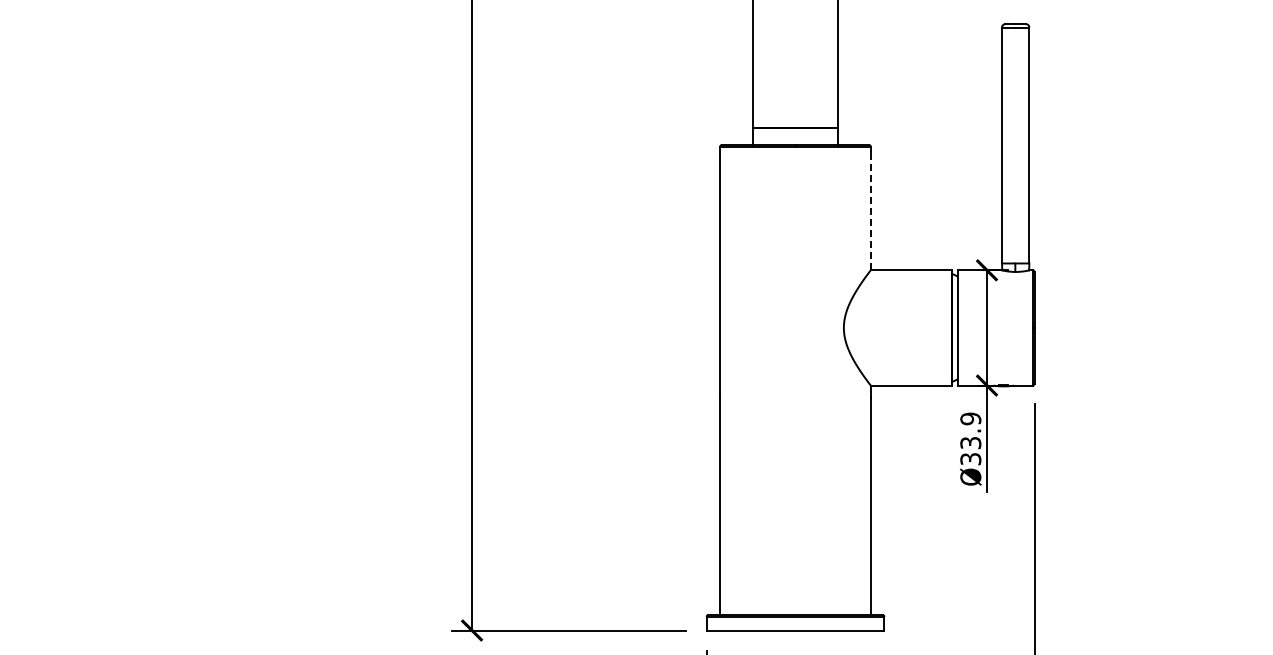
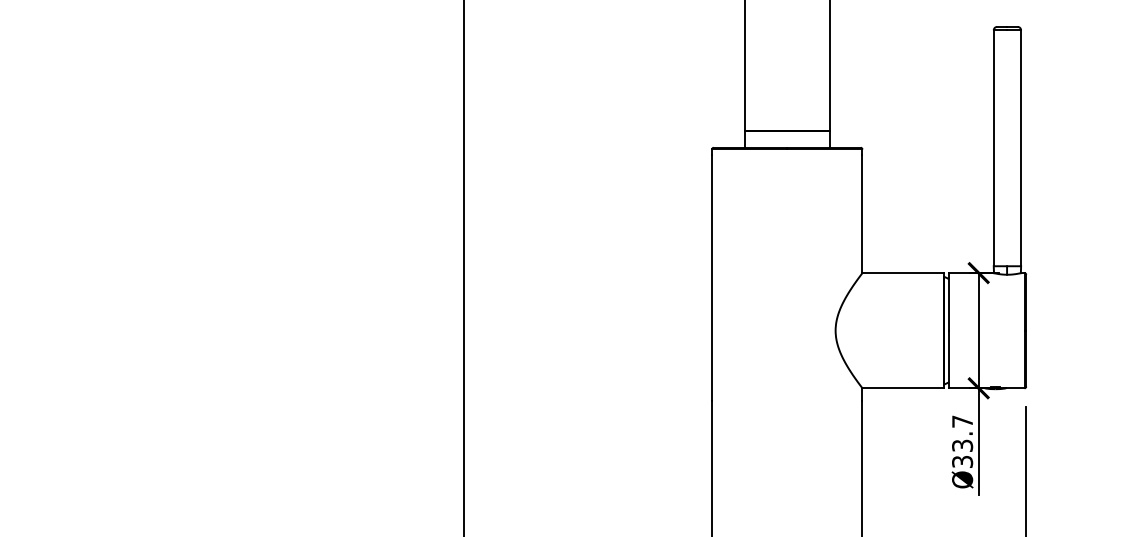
line: (870, 210) -> (862, 213), dashed -> solid
text: (970, 418) -> (962, 421), Ø33.9 -> Ø33.7

